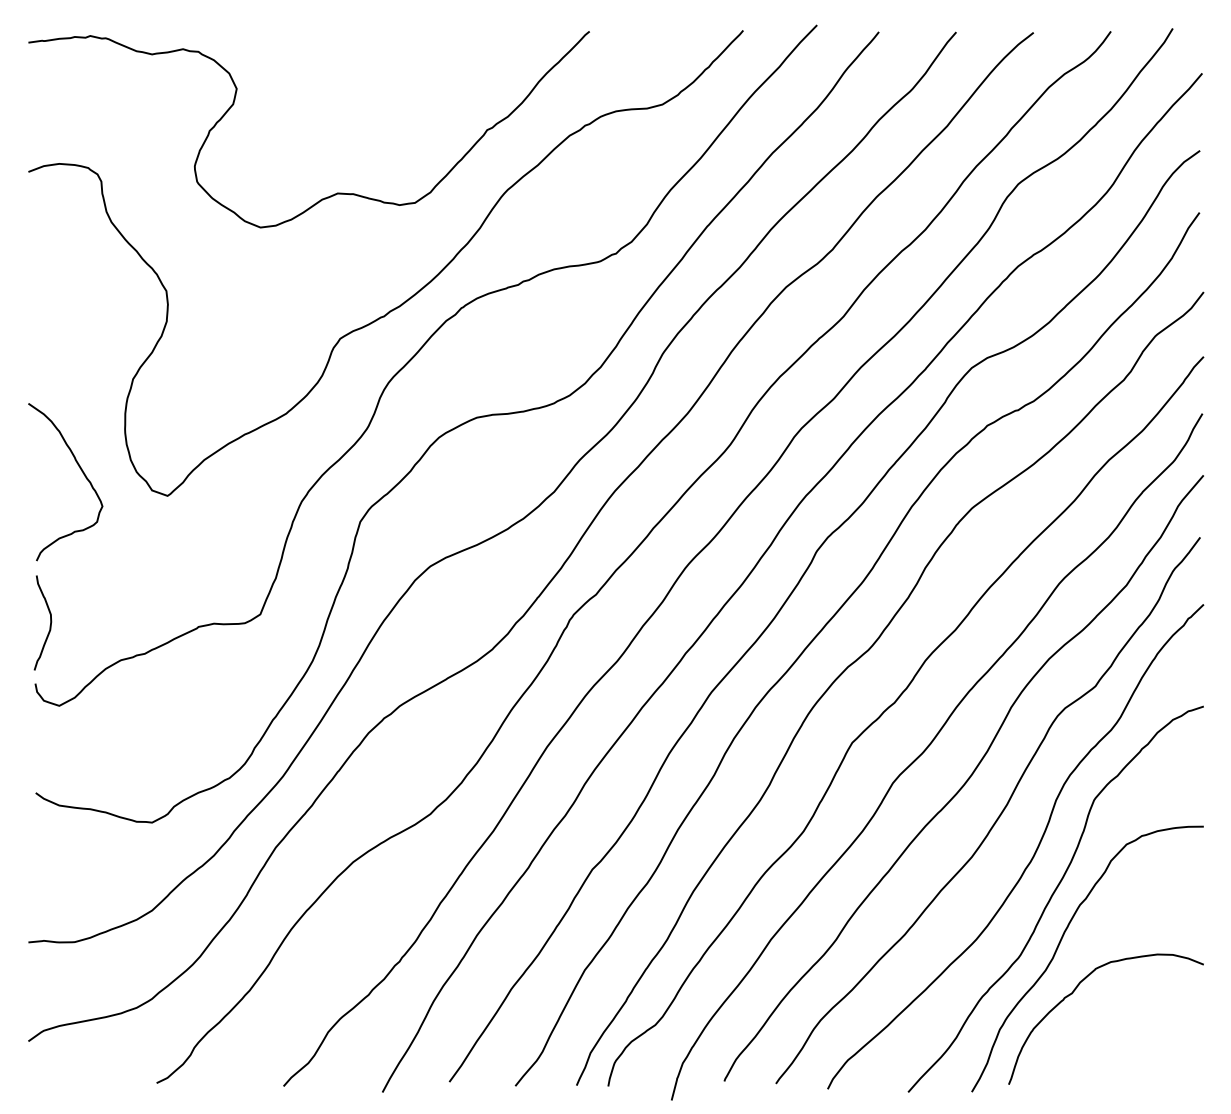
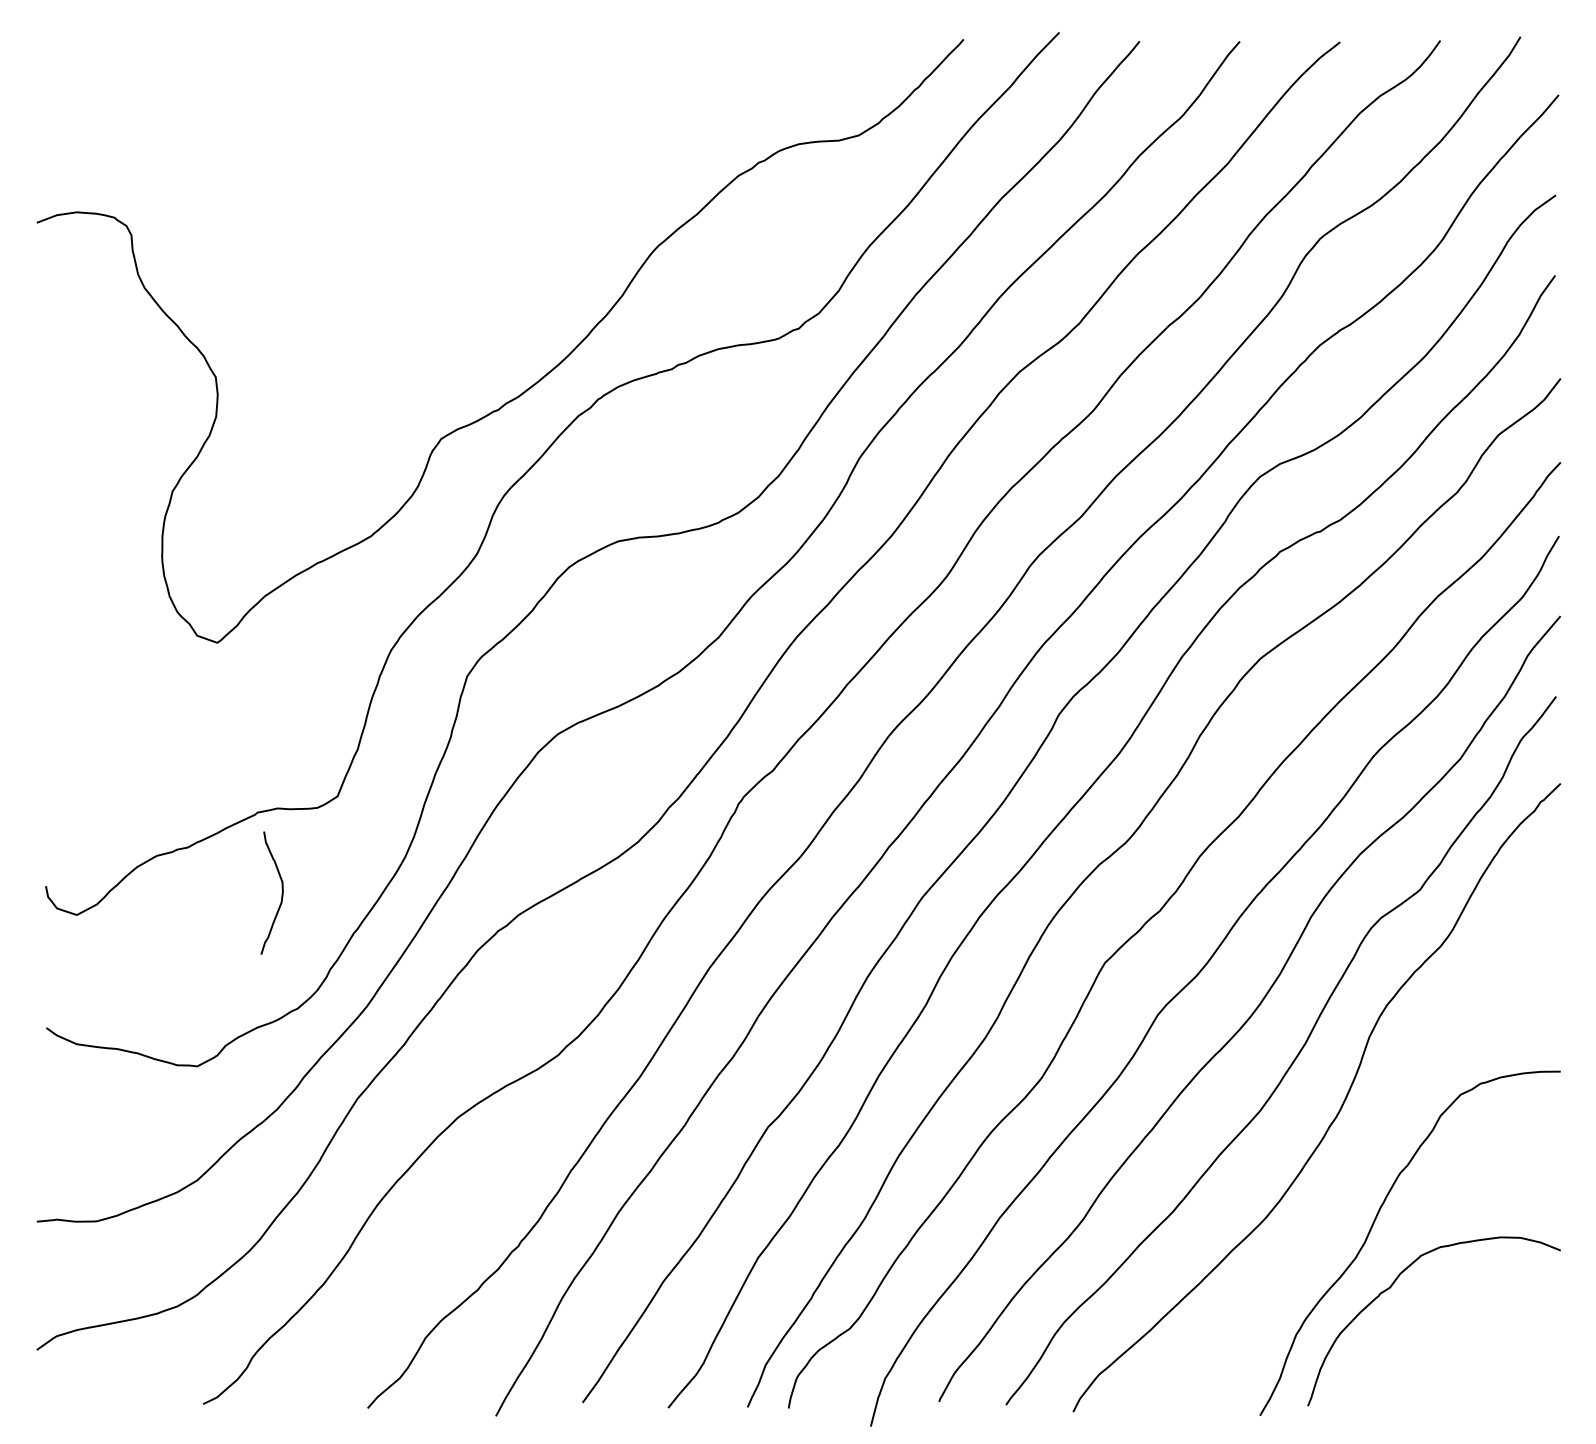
curve: (334, 193) -> (433, 250), removed
curve: (82, 473) -> (106, 613), removed
curve: (49, 625) -> (280, 896), moved
curve: (1052, 897) -> (1364, 1163), removed

